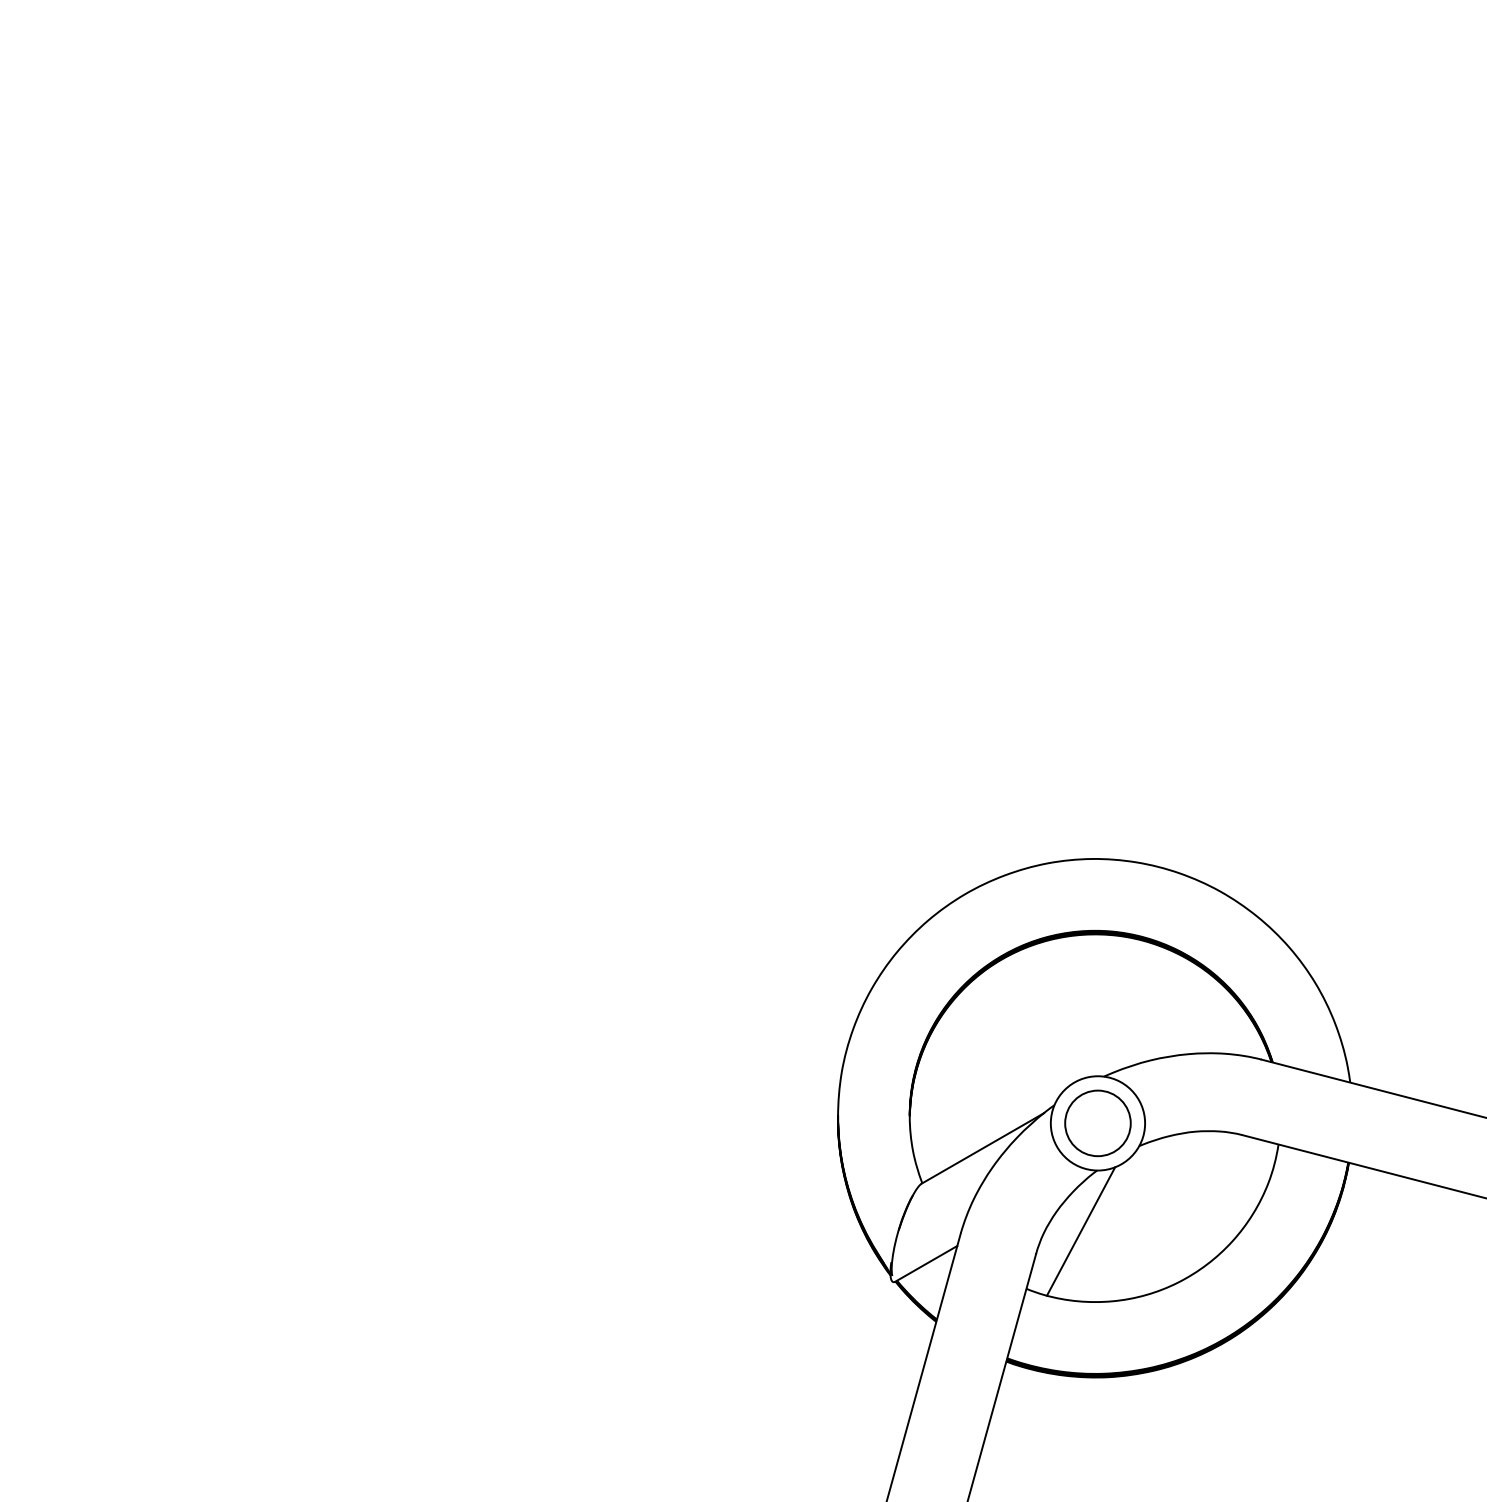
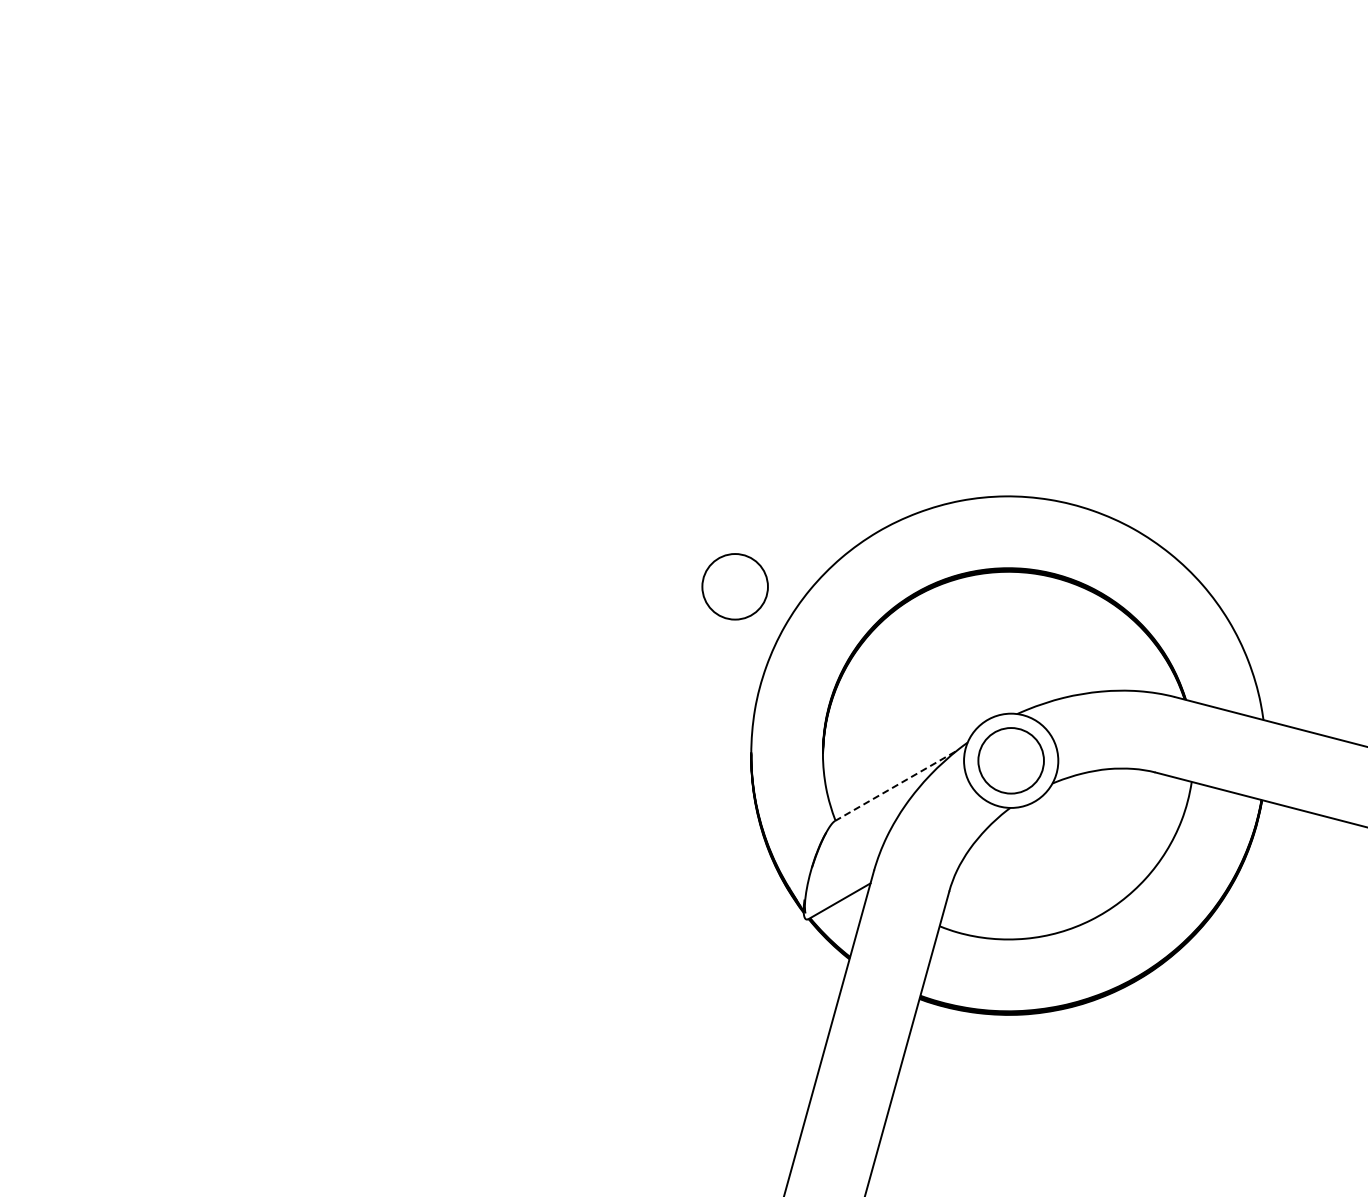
circle: (821, 949) -> (734, 586), added
line: (982, 1148) -> (895, 785), solid -> dashed
line: (1080, 1231) -> (993, 868), removed

